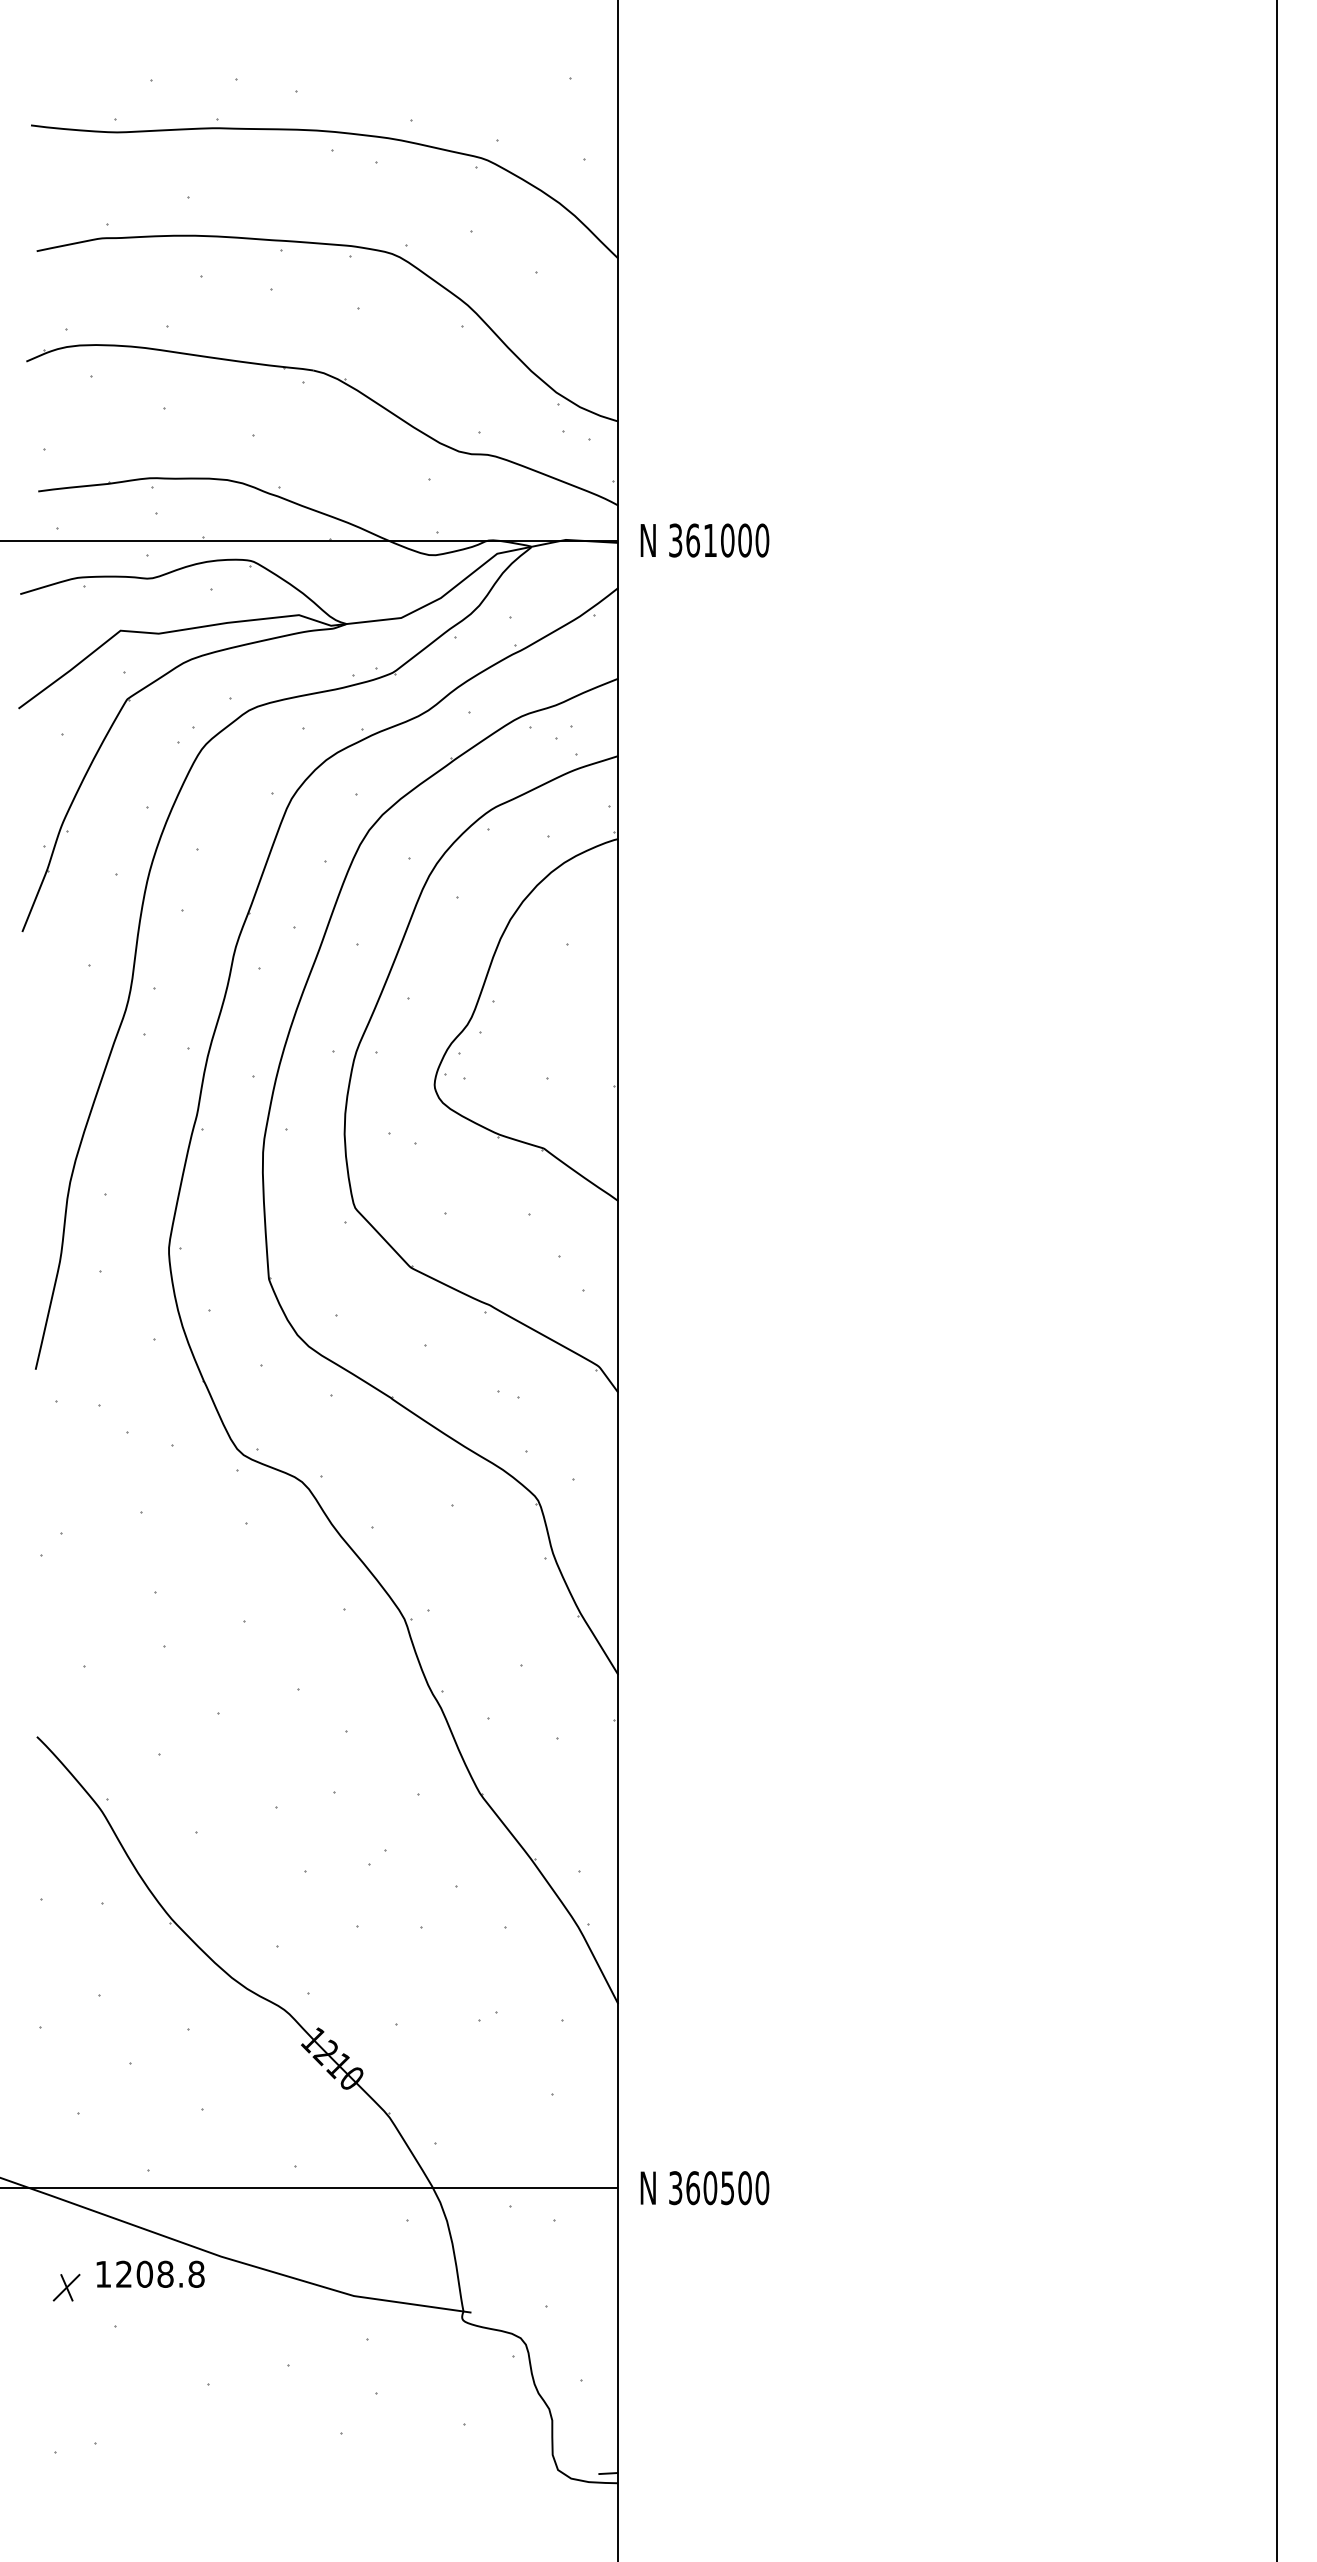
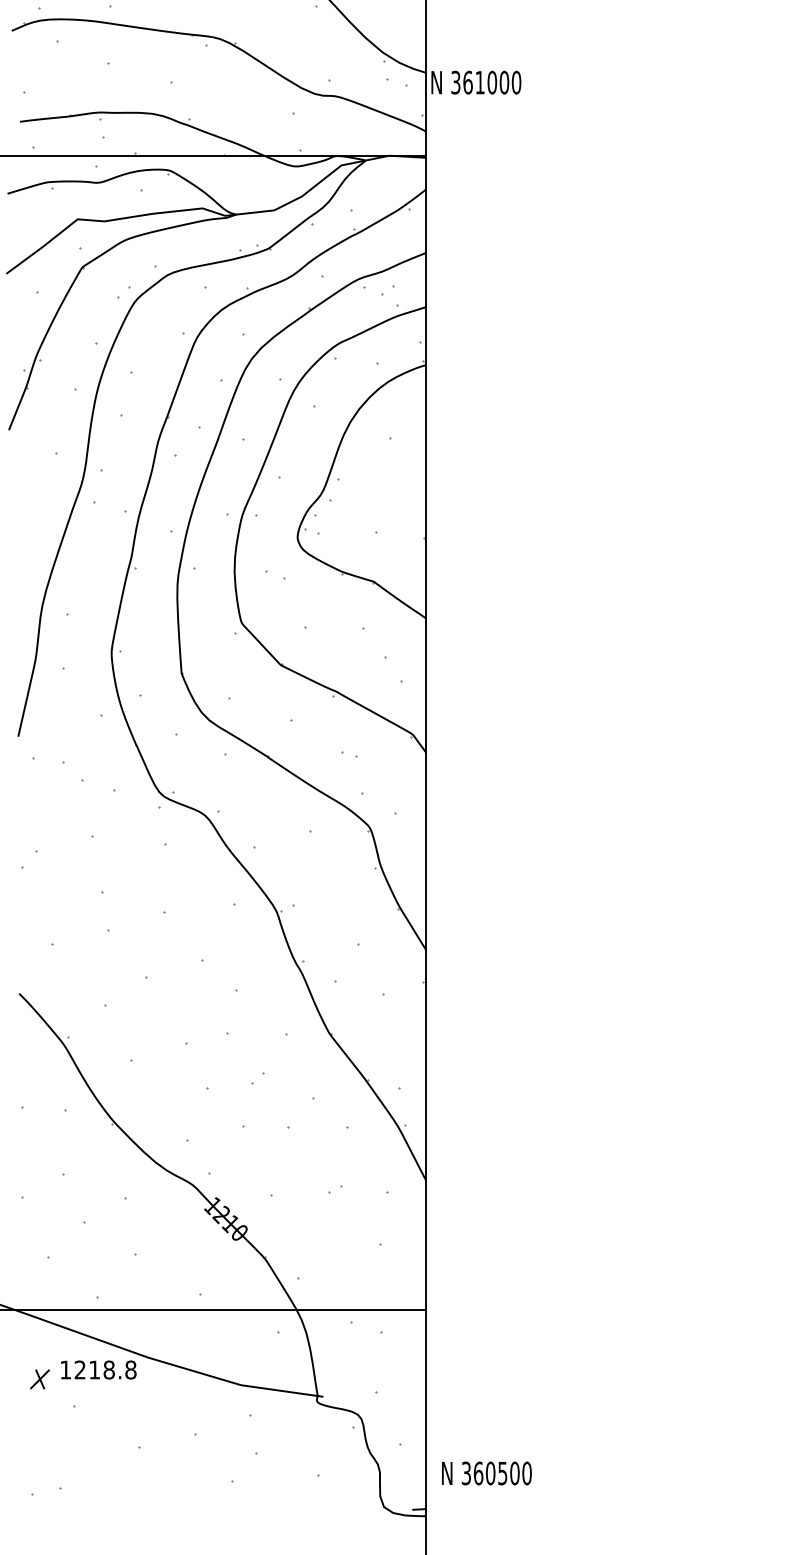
text: (704, 540) -> (476, 82), moved
text: (704, 2188) -> (486, 1473), moved
text: (144, 2273) -> (94, 1369), 1208.8 -> 1218.8

